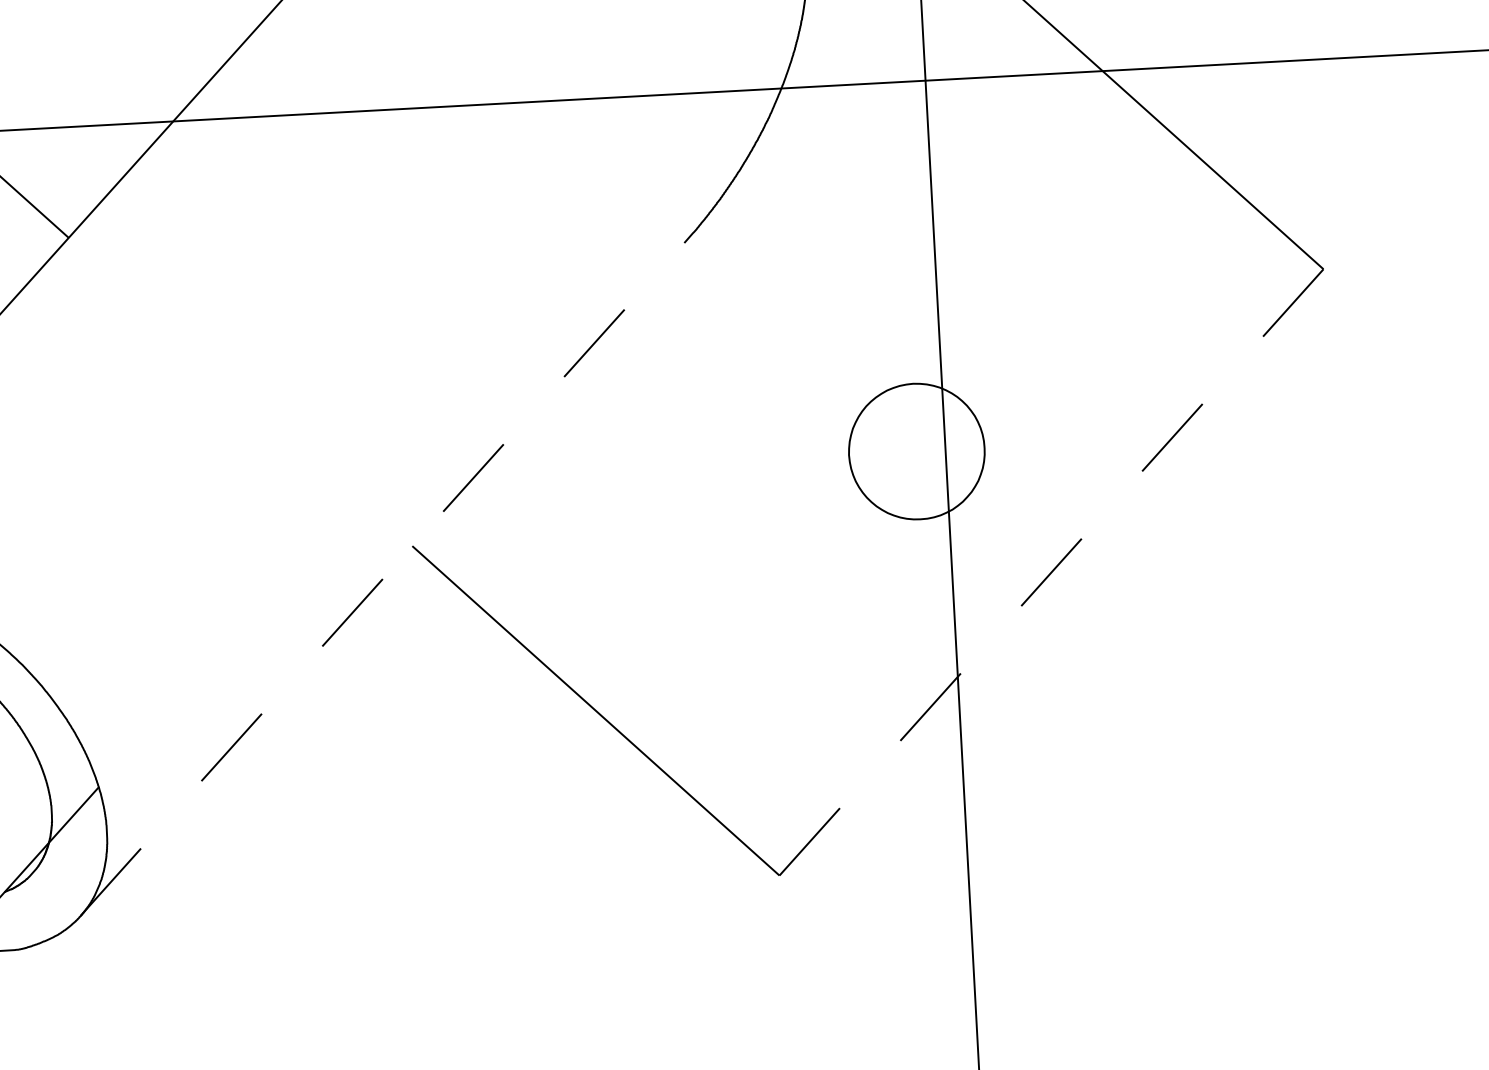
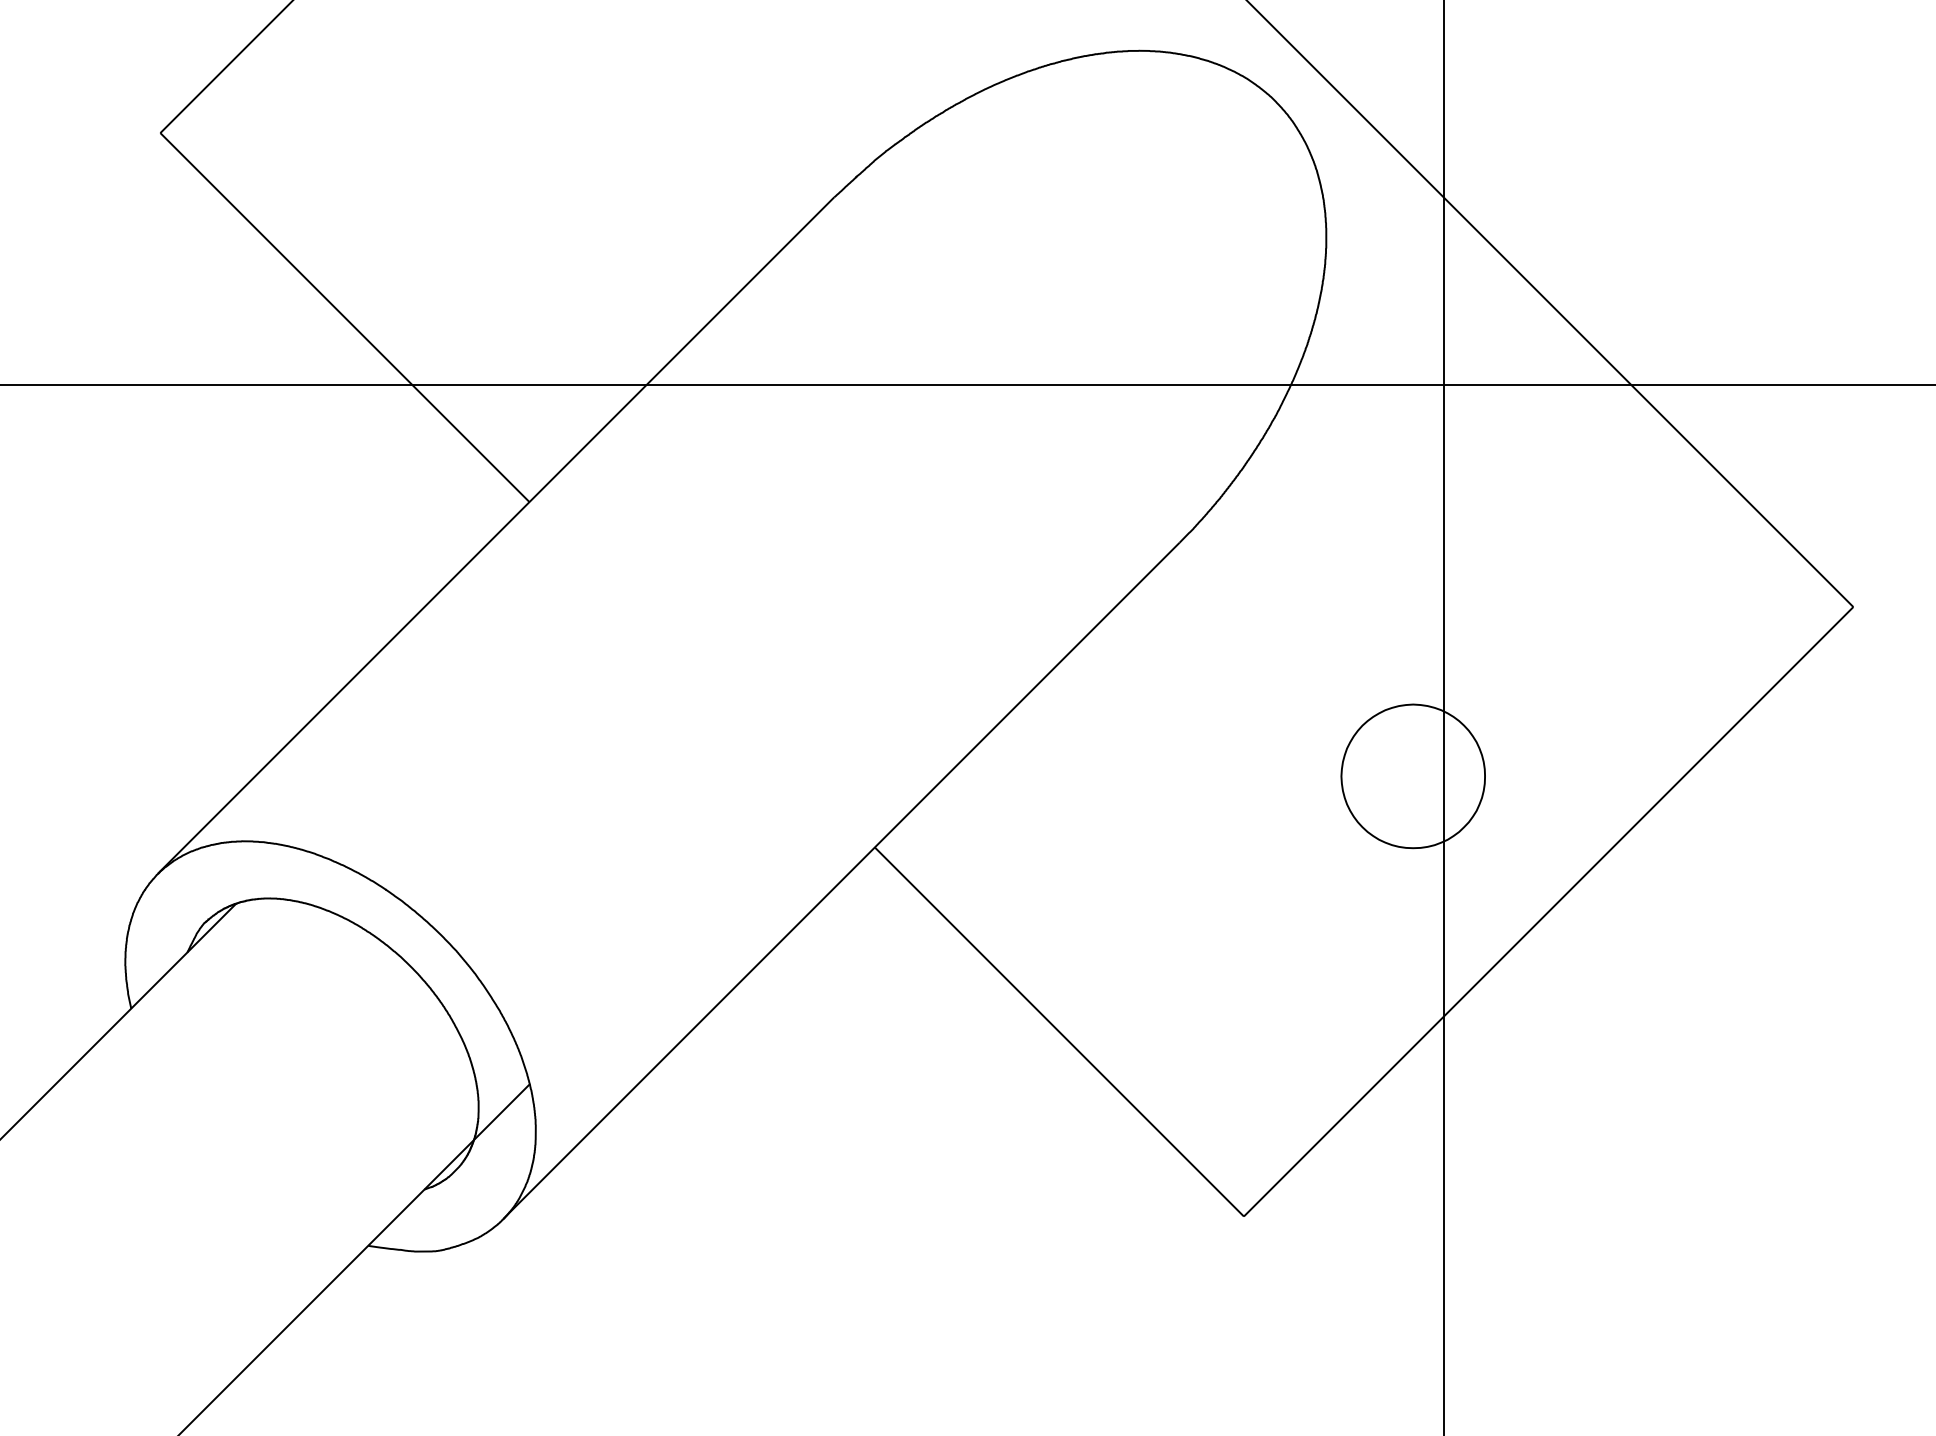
line: (1051, 572) -> (1548, 911), dashed -> solid
line: (382, 579) -> (841, 880), dashed -> solid

